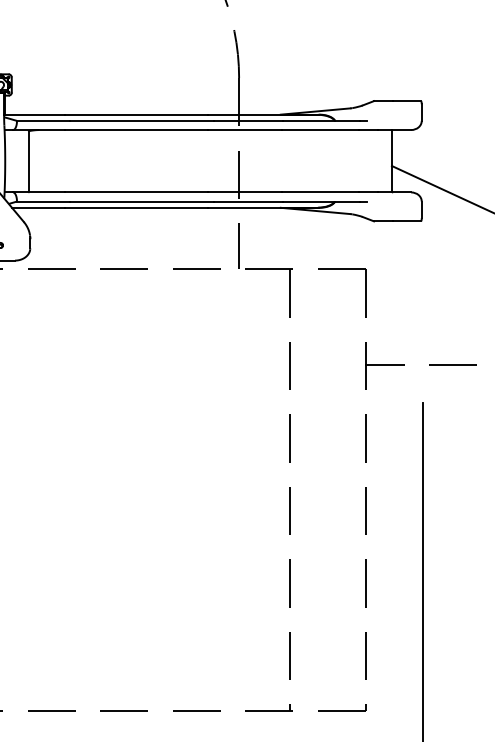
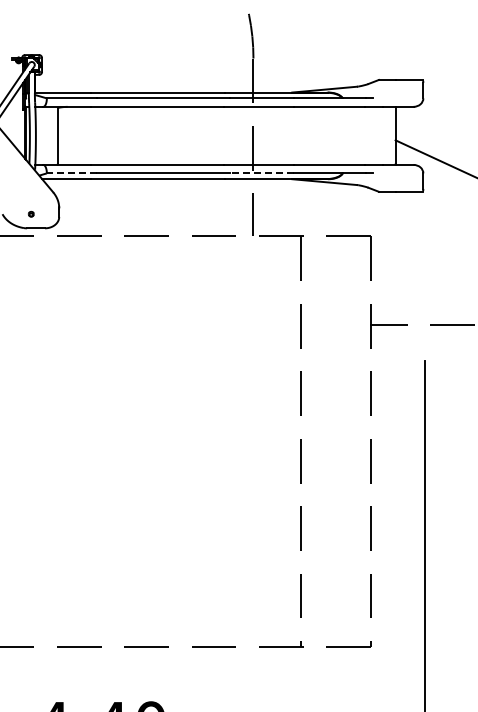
line: (43, 201) -> (71, 173), solid -> dashed
line: (247, 201) -> (261, 173), solid -> dashed

